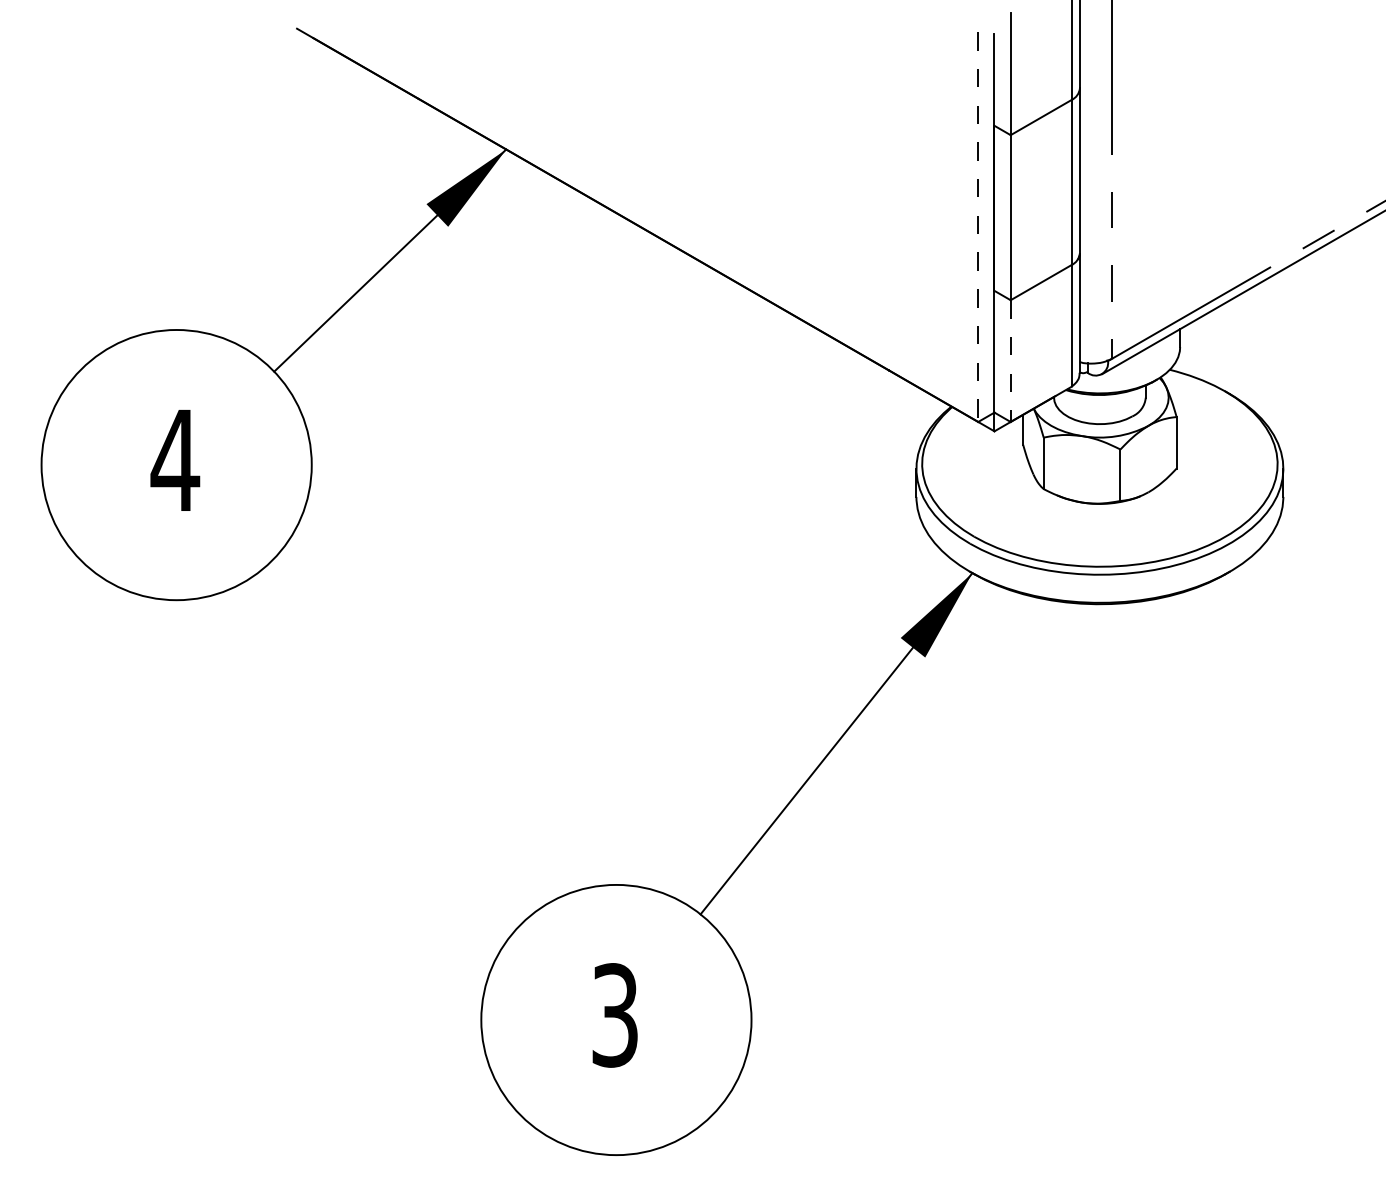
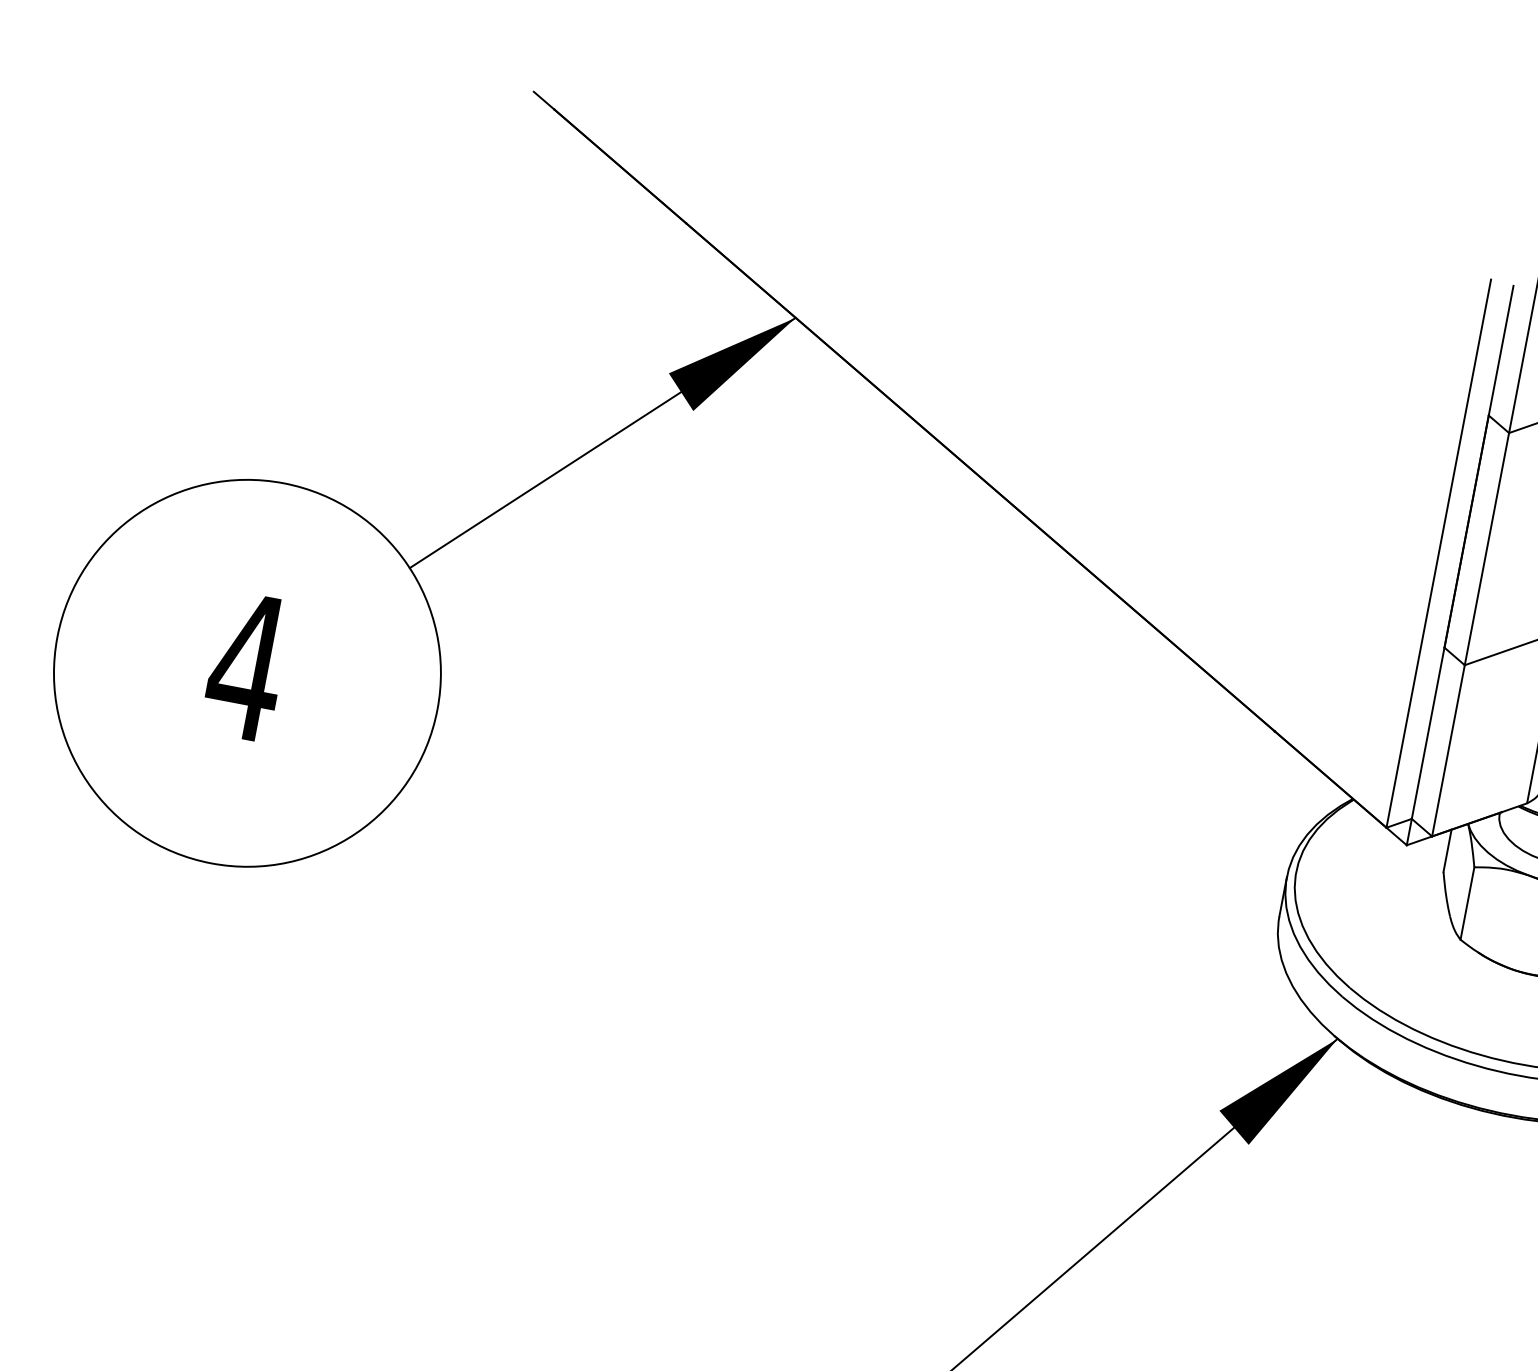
line: (978, 227) -> (1439, 554), dashed -> solid
line: (1010, 361) -> (1448, 751), dashed -> solid

